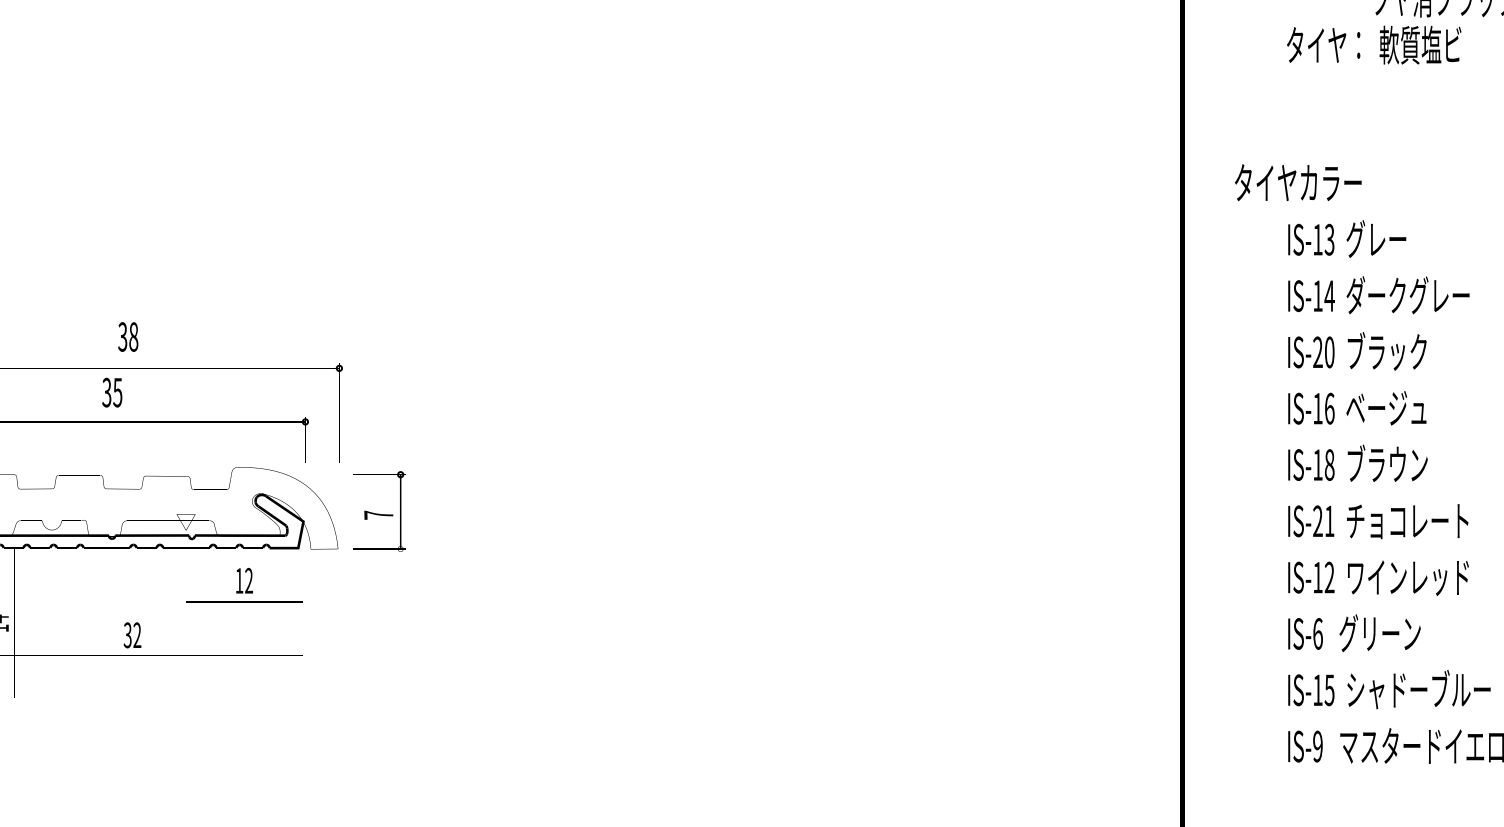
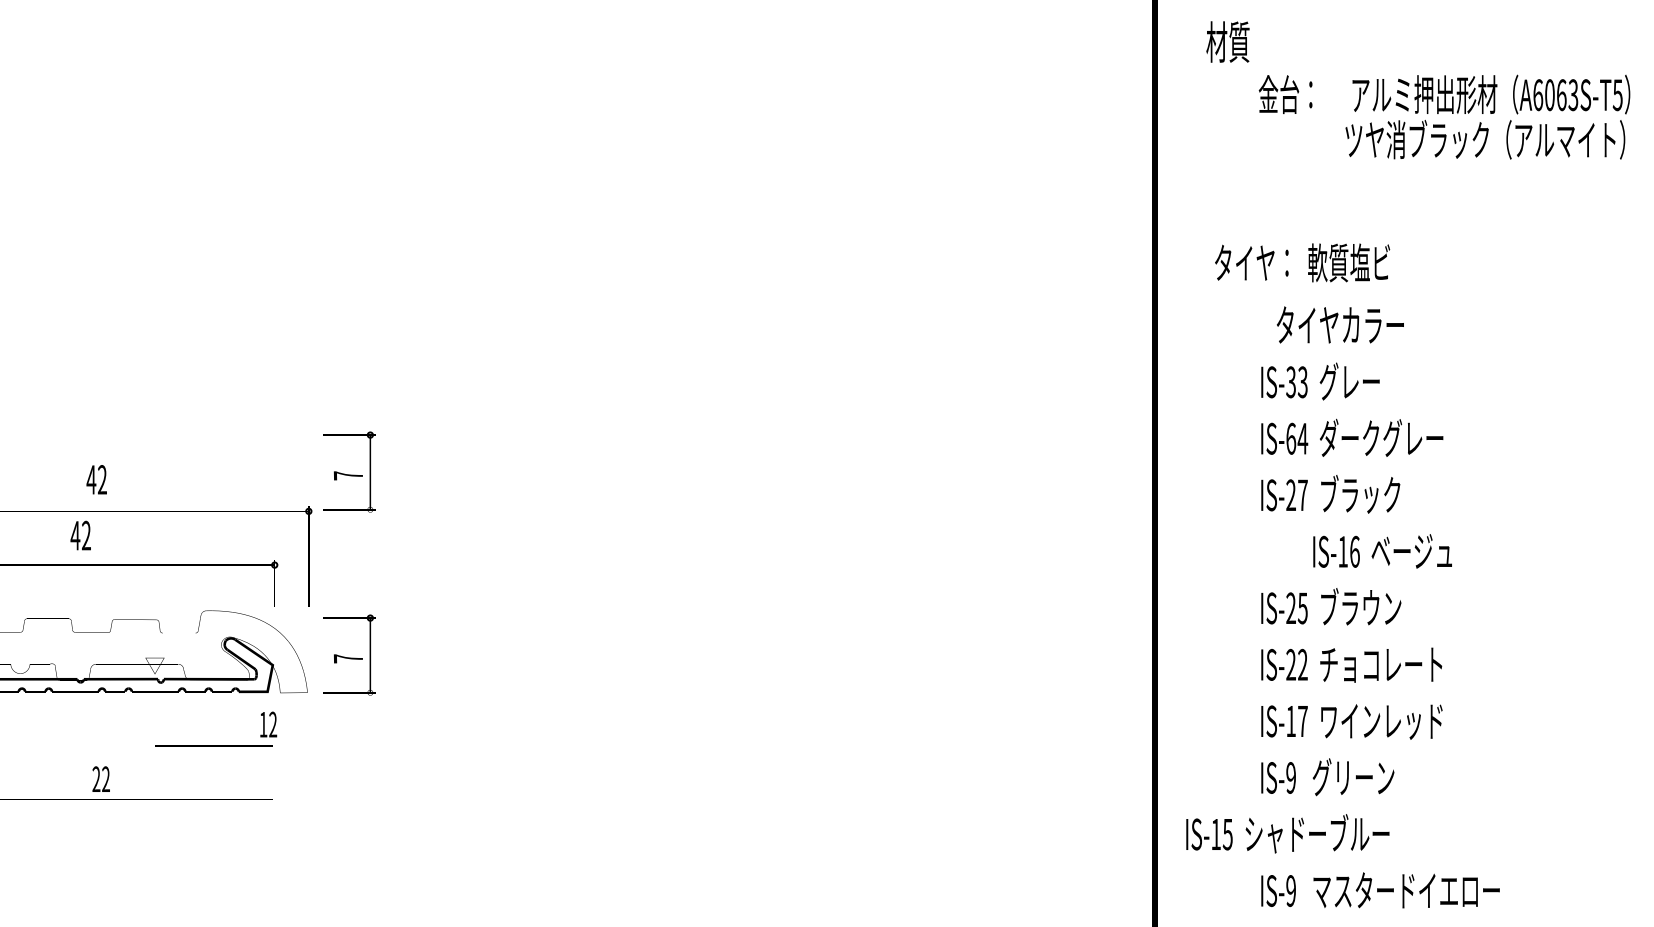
text: (1374, 44) -> (1302, 262), moved
text: (1297, 182) -> (1339, 324), moved
text: (1317, 240) -> (1290, 382), IS-13 -> IS-33
text: (1318, 295) -> (1291, 438), IS-14 -> IS-64
part: (379, 328) -> (349, 471), added
text: (127, 336) -> (96, 479), 38 -> 42
text: (1329, 352) -> (1302, 495), IS-20 -> IS-27
text: (111, 392) -> (80, 535), 35 -> 42
text: (1357, 408) -> (1382, 551), moved
text: (1323, 465) -> (1296, 608), IS-18 -> IS-25
text: (1329, 520) -> (1302, 664), IS-21 -> IS-22
text: (1329, 576) -> (1302, 720), IS-12 -> IS-17
text: (244, 580) -> (268, 724), moved
text: (1318, 633) -> (1291, 777), IS-6 -> IS-9
text: (127, 635) -> (96, 779), 32 -> 22
text: (1389, 689) -> (1287, 833), moved

